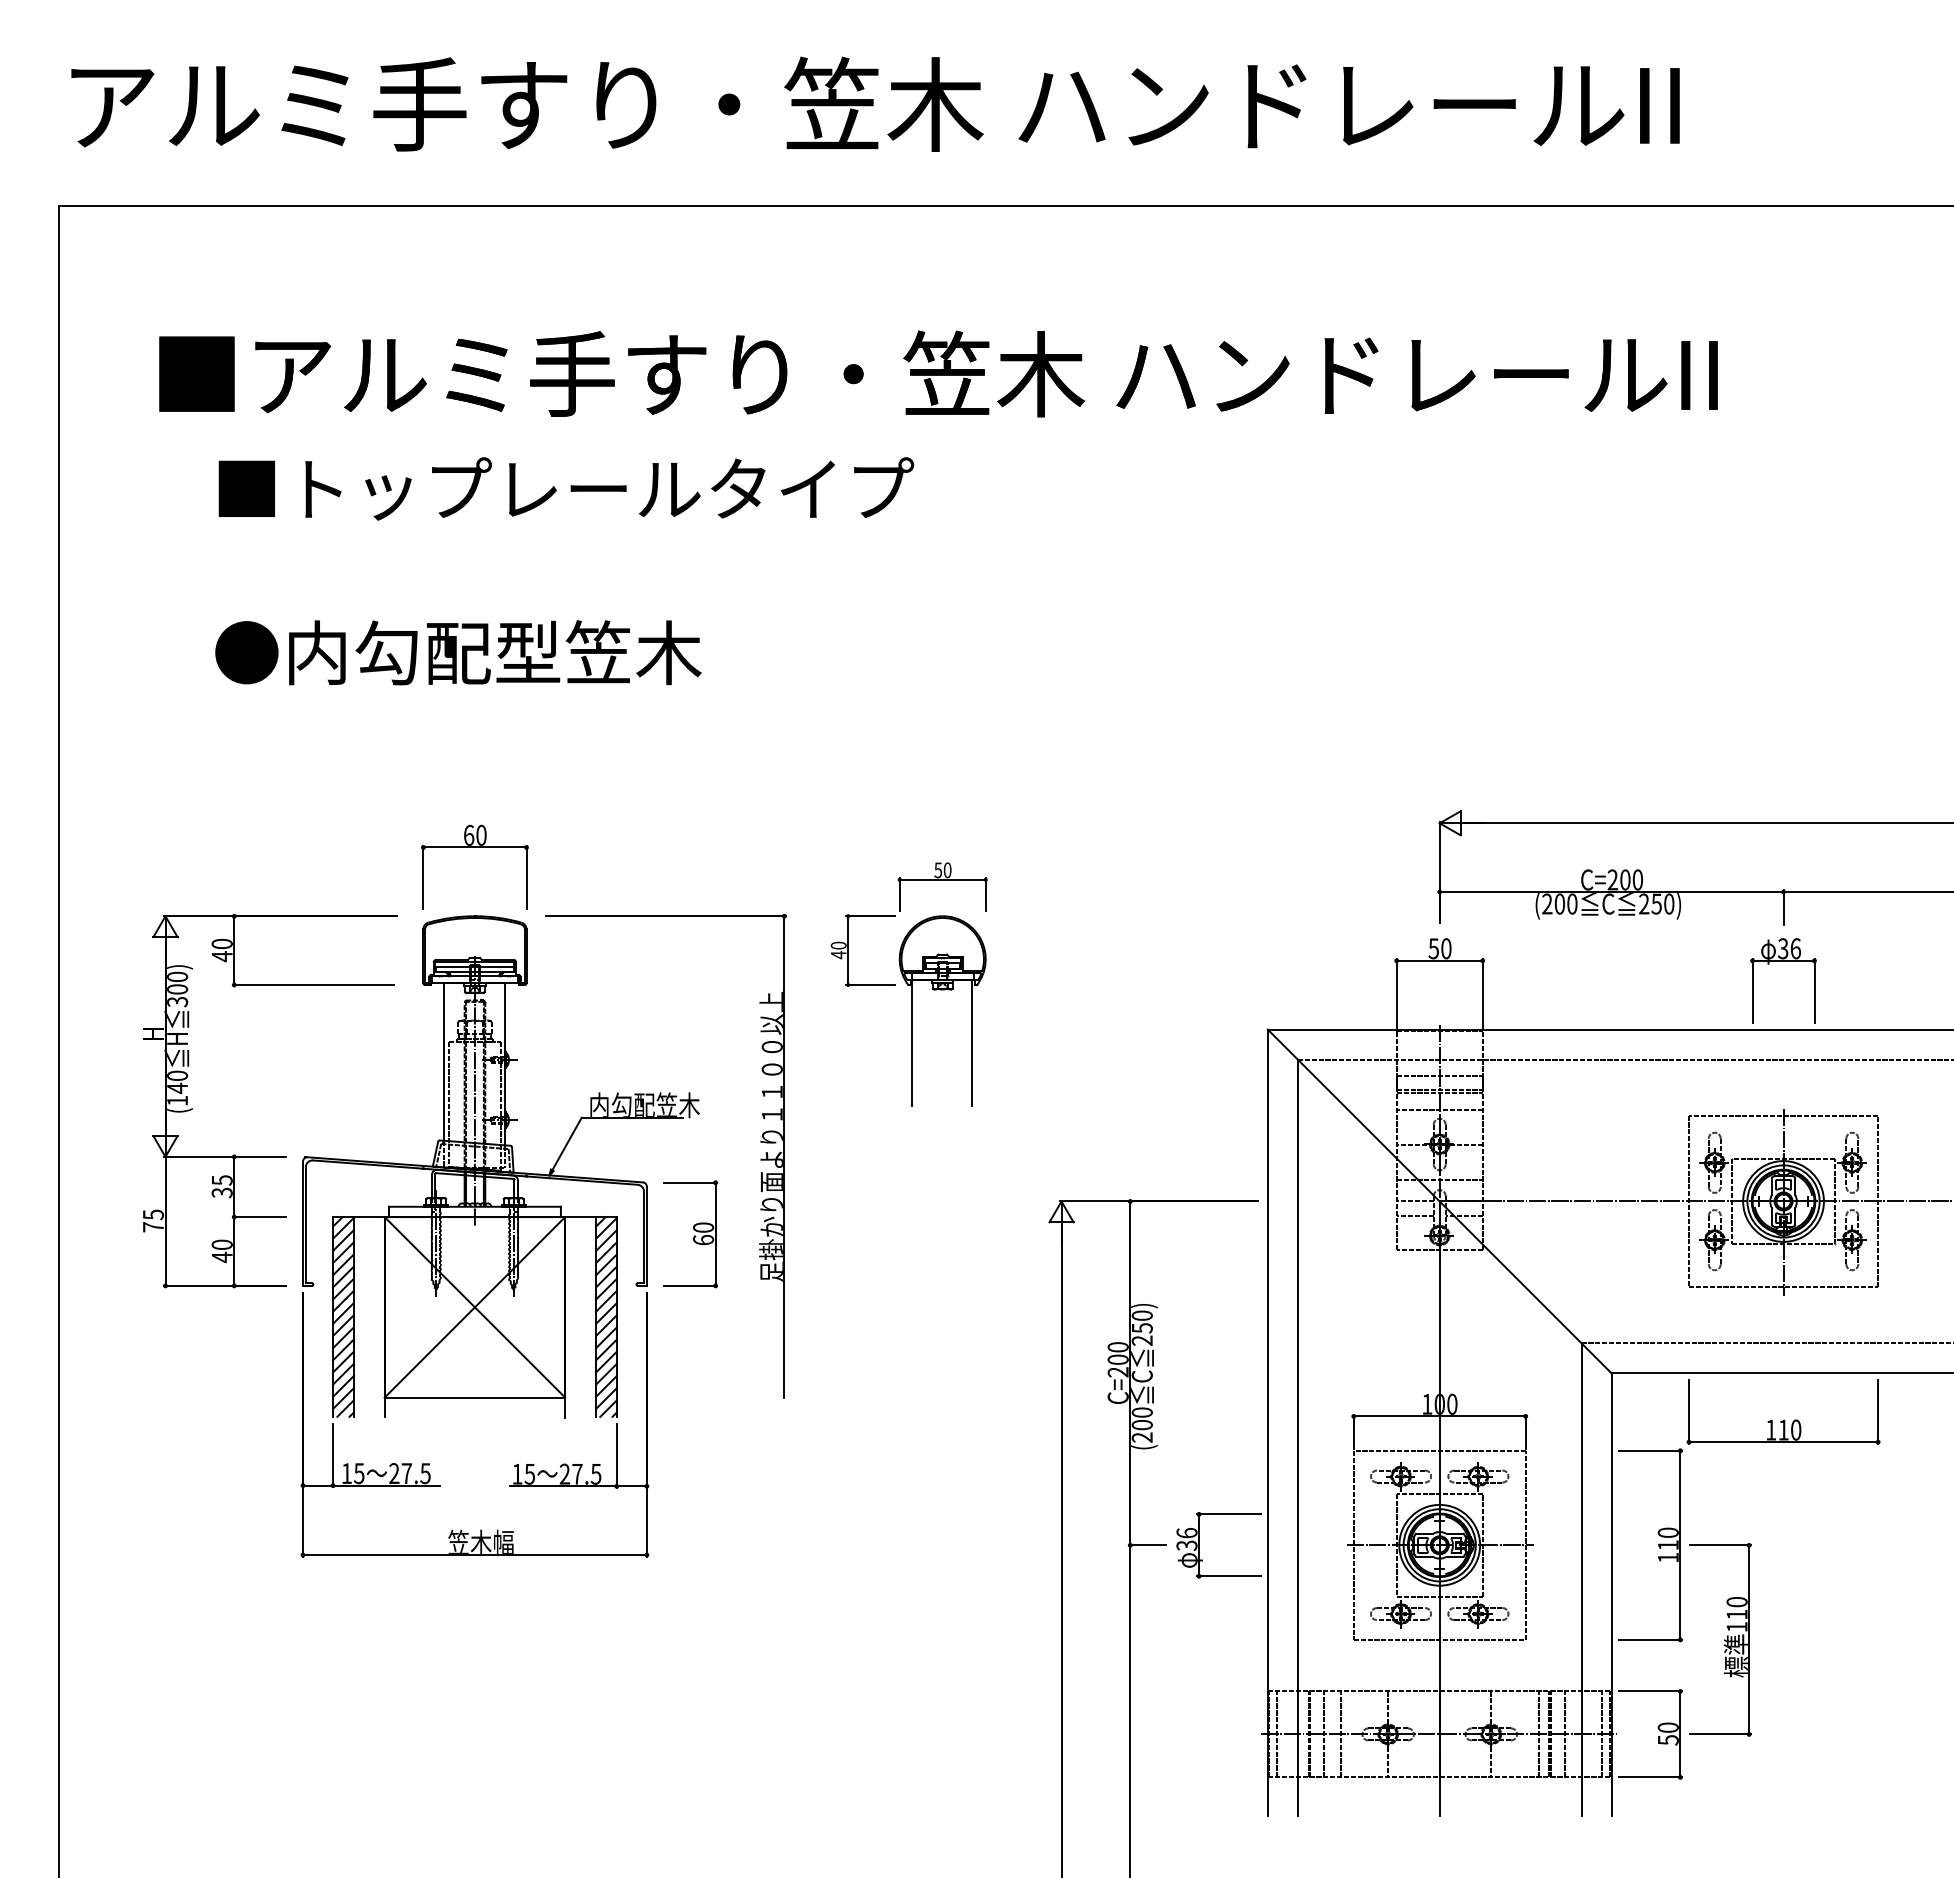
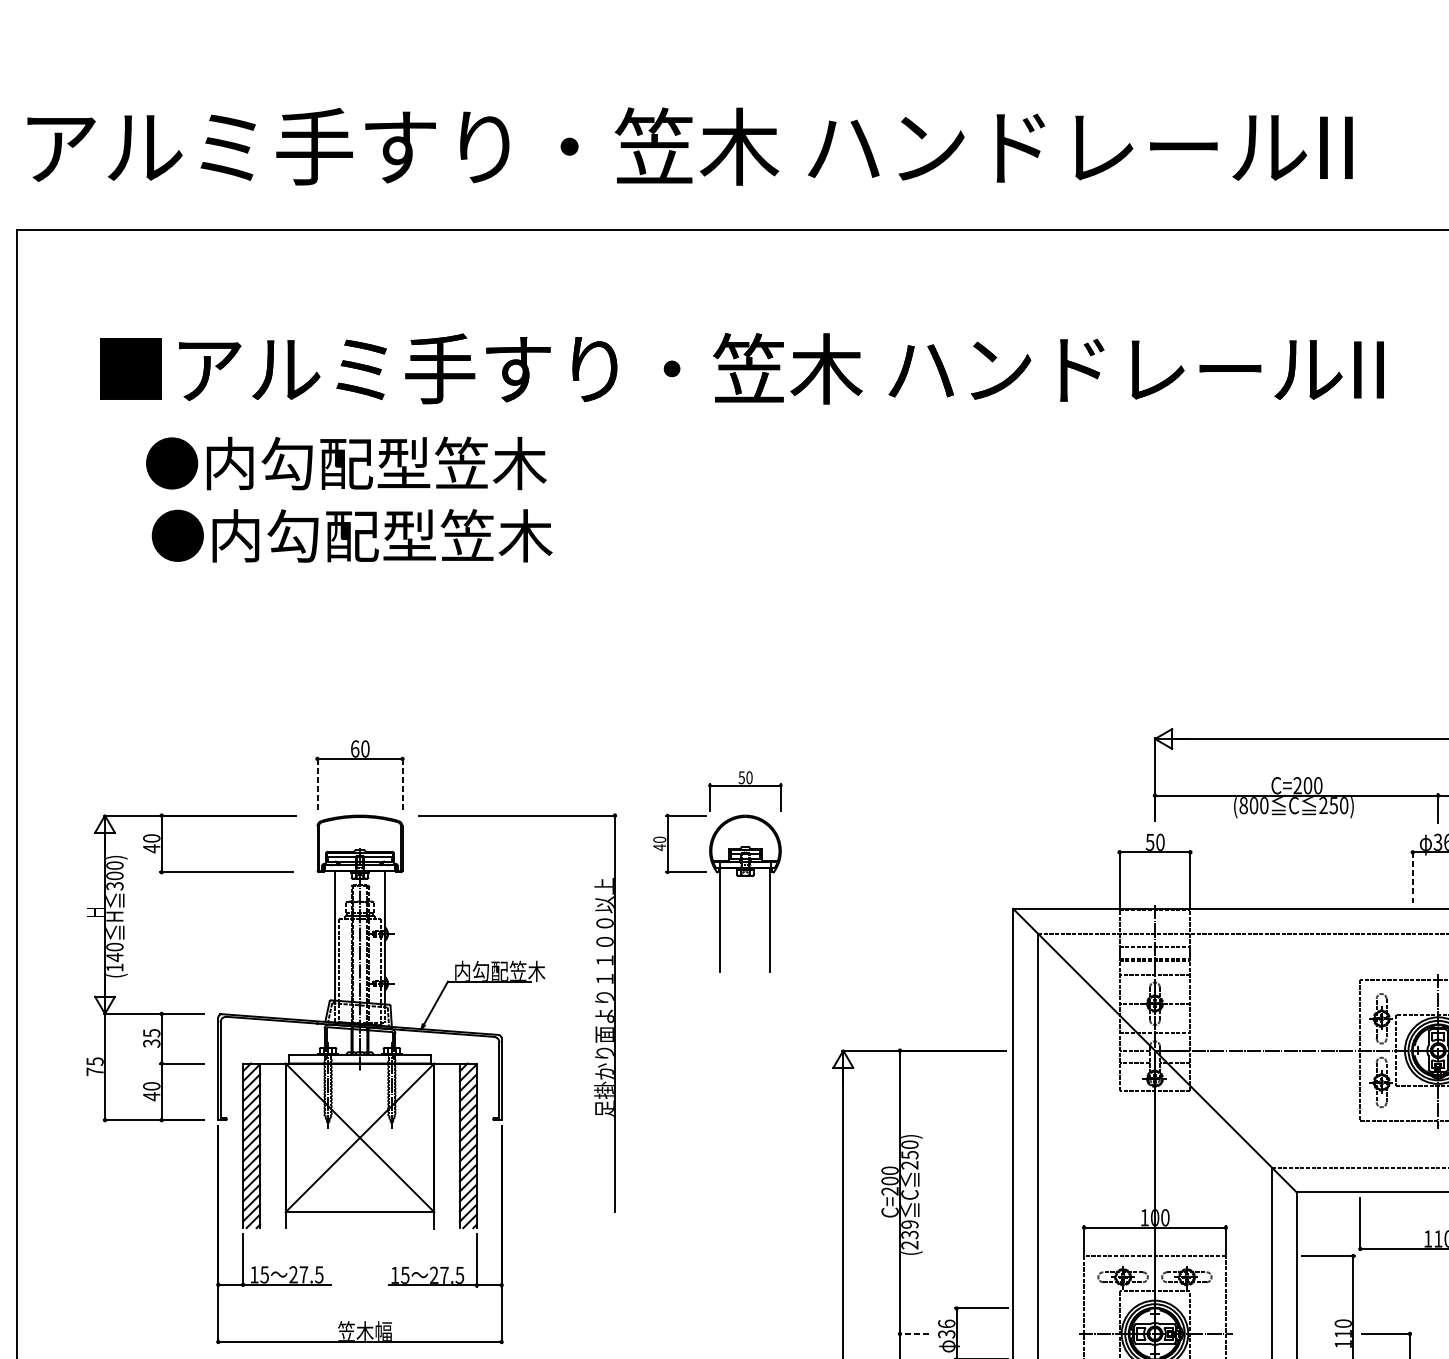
text: (564, 488) -> (433, 463), ■トップレールタイプ -> ●内勾配型笠木
text: (458, 652) -> (352, 535), moved
line: (423, 877) -> (317, 783), solid -> dashed
line: (526, 877) -> (402, 783), solid -> dashed
text: (1547, 903) -> (1243, 805), (200 -> (800
line: (1752, 990) -> (1412, 876), solid -> dashed
part: (690, 1234) -> (537, 1077), removed
text: (1141, 1418) -> (909, 1229), (200 -> (239
line: (1147, 1545) -> (914, 1334), solid -> dashed

